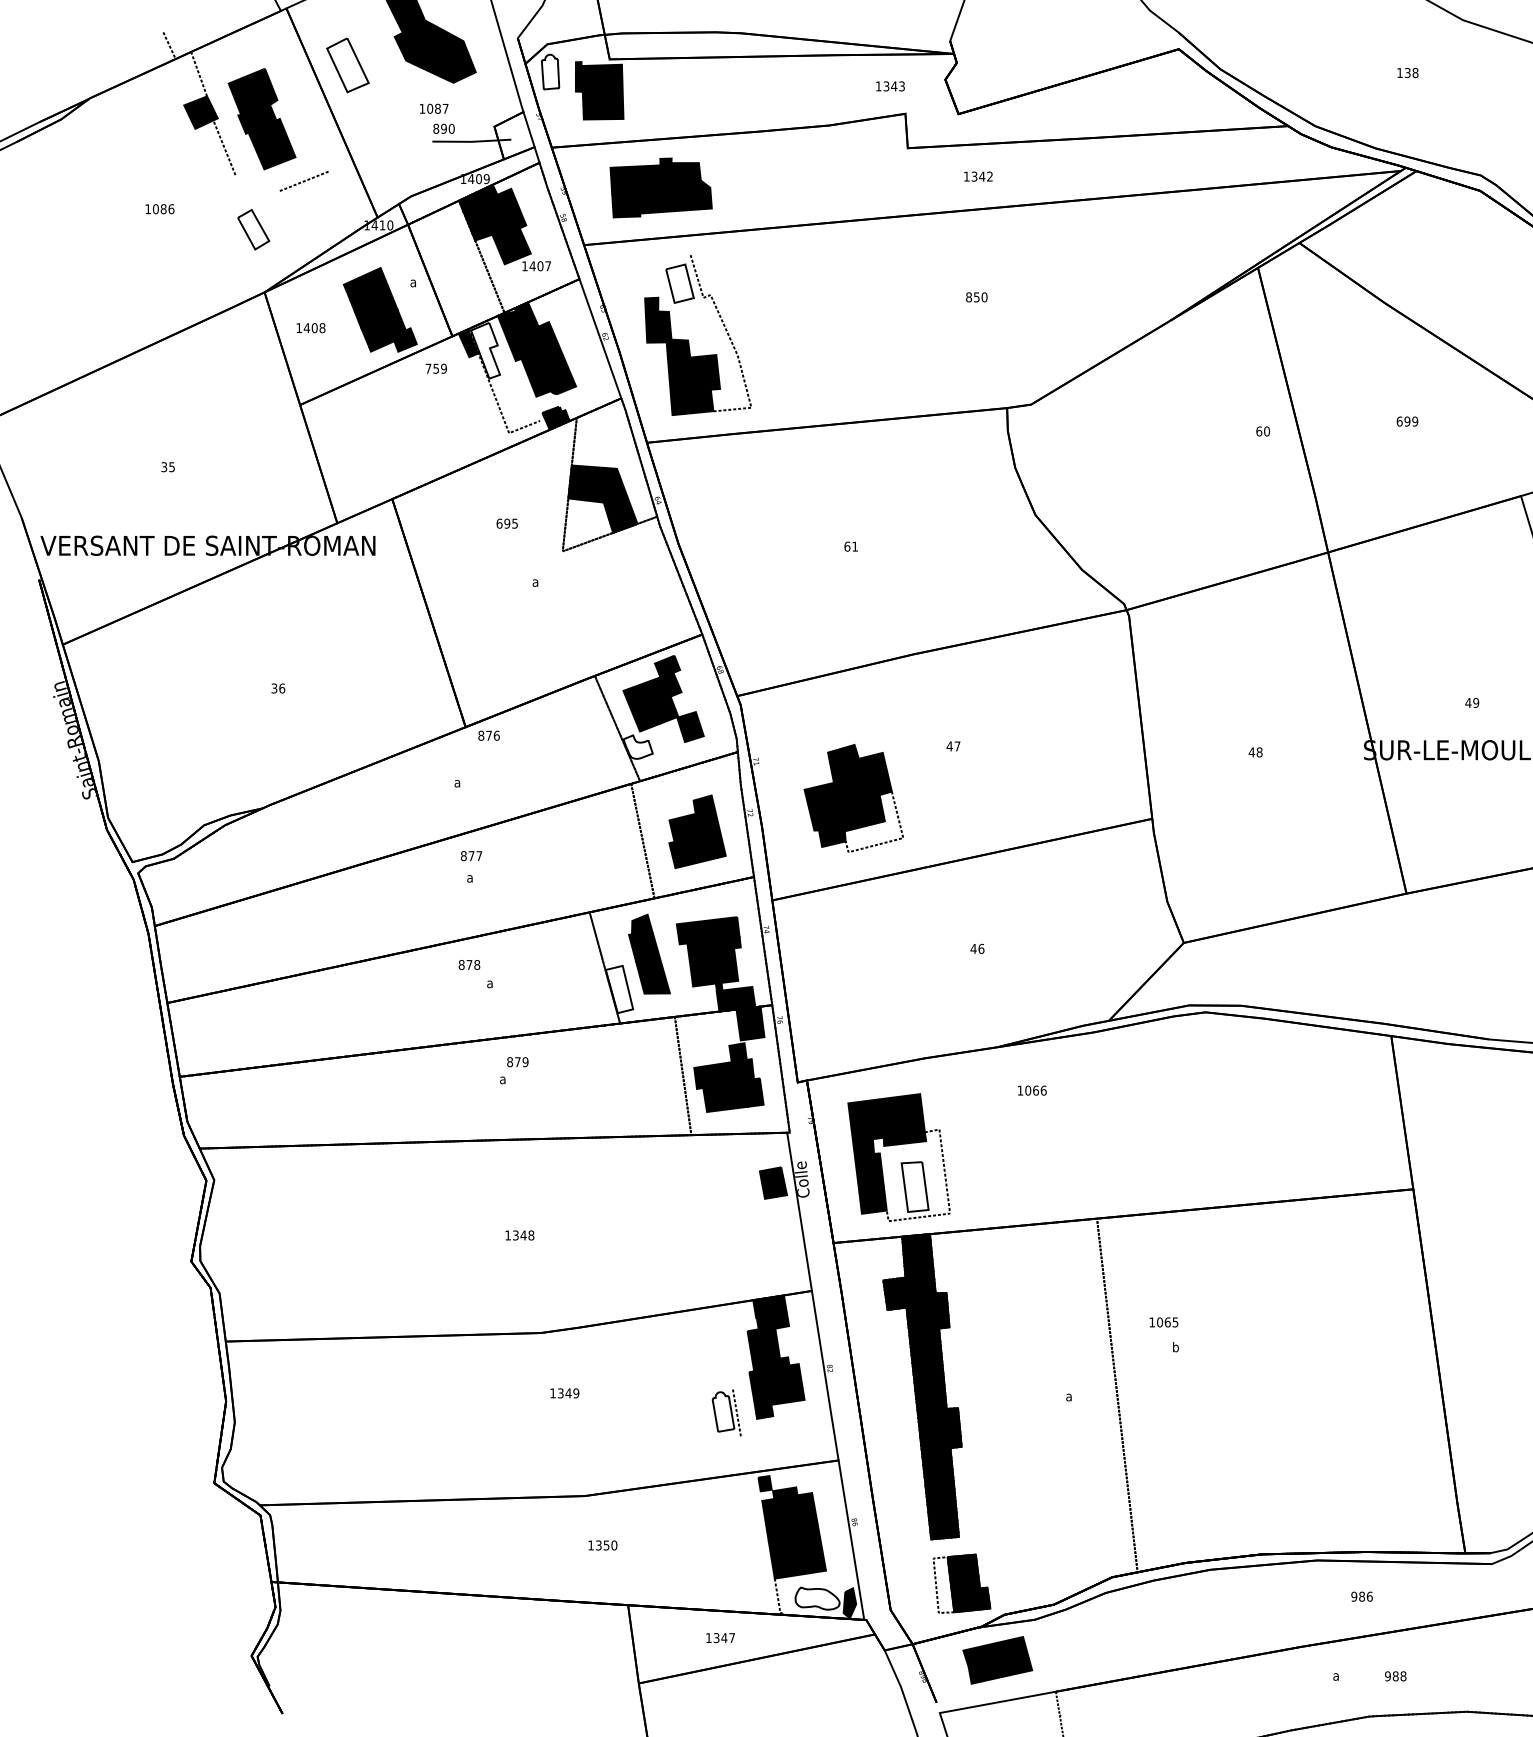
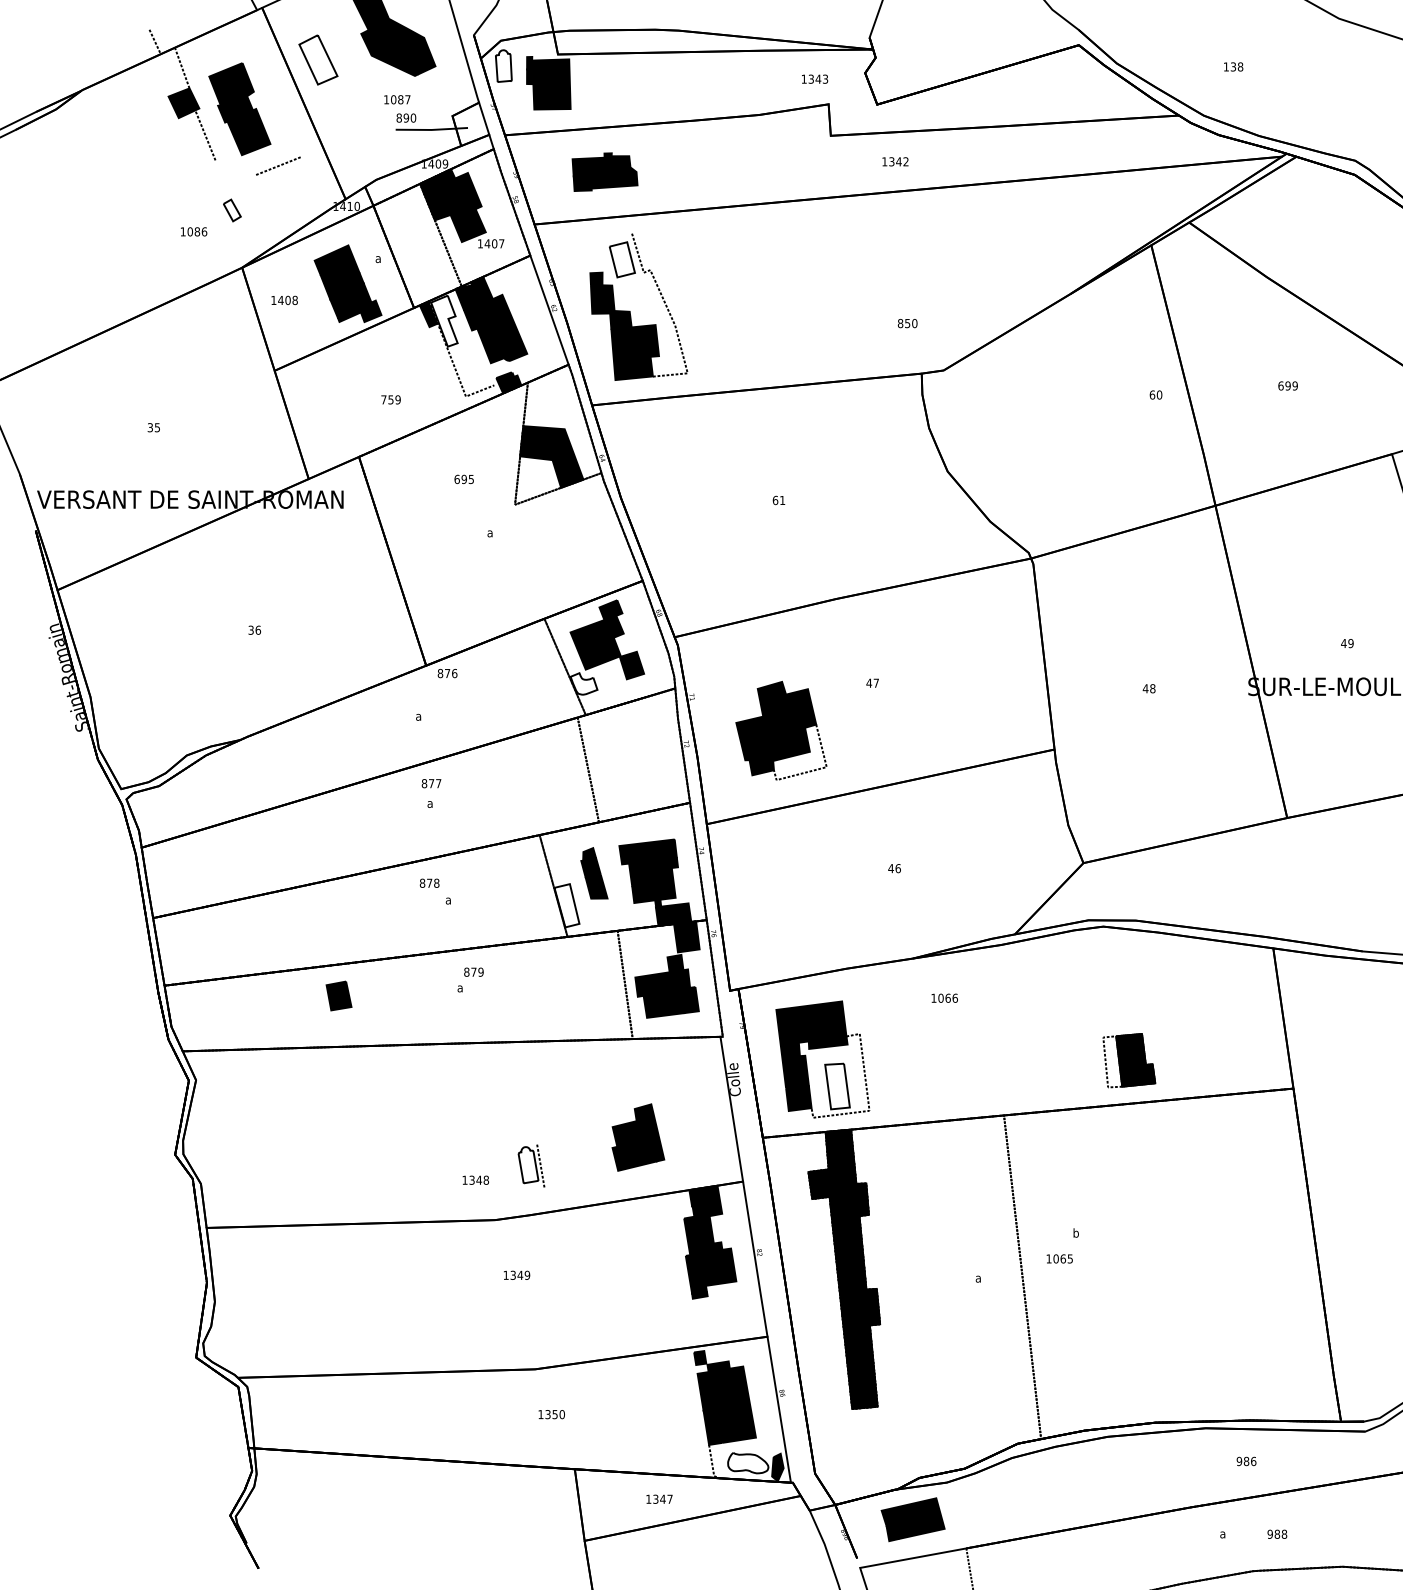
text: (1407, 72) -> (1233, 66), moved
part: (660, 187) -> (604, 171), size x0.7
text: (159, 209) -> (193, 232), moved
part: (253, 229) -> (232, 210), size x0.6
text: (976, 297) -> (907, 323), moved
text: (435, 368) -> (390, 399), moved
part: (697, 831) -> (638, 1137), moved
part: (649, 953) -> (594, 872), size x0.7
part: (773, 1182) -> (339, 995), moved
text: (519, 1235) -> (475, 1180), moved
text: (1163, 1322) -> (1059, 1259), moved
part: (726, 1412) -> (531, 1165), moved
part: (961, 1583) -> (1128, 1060), moved

